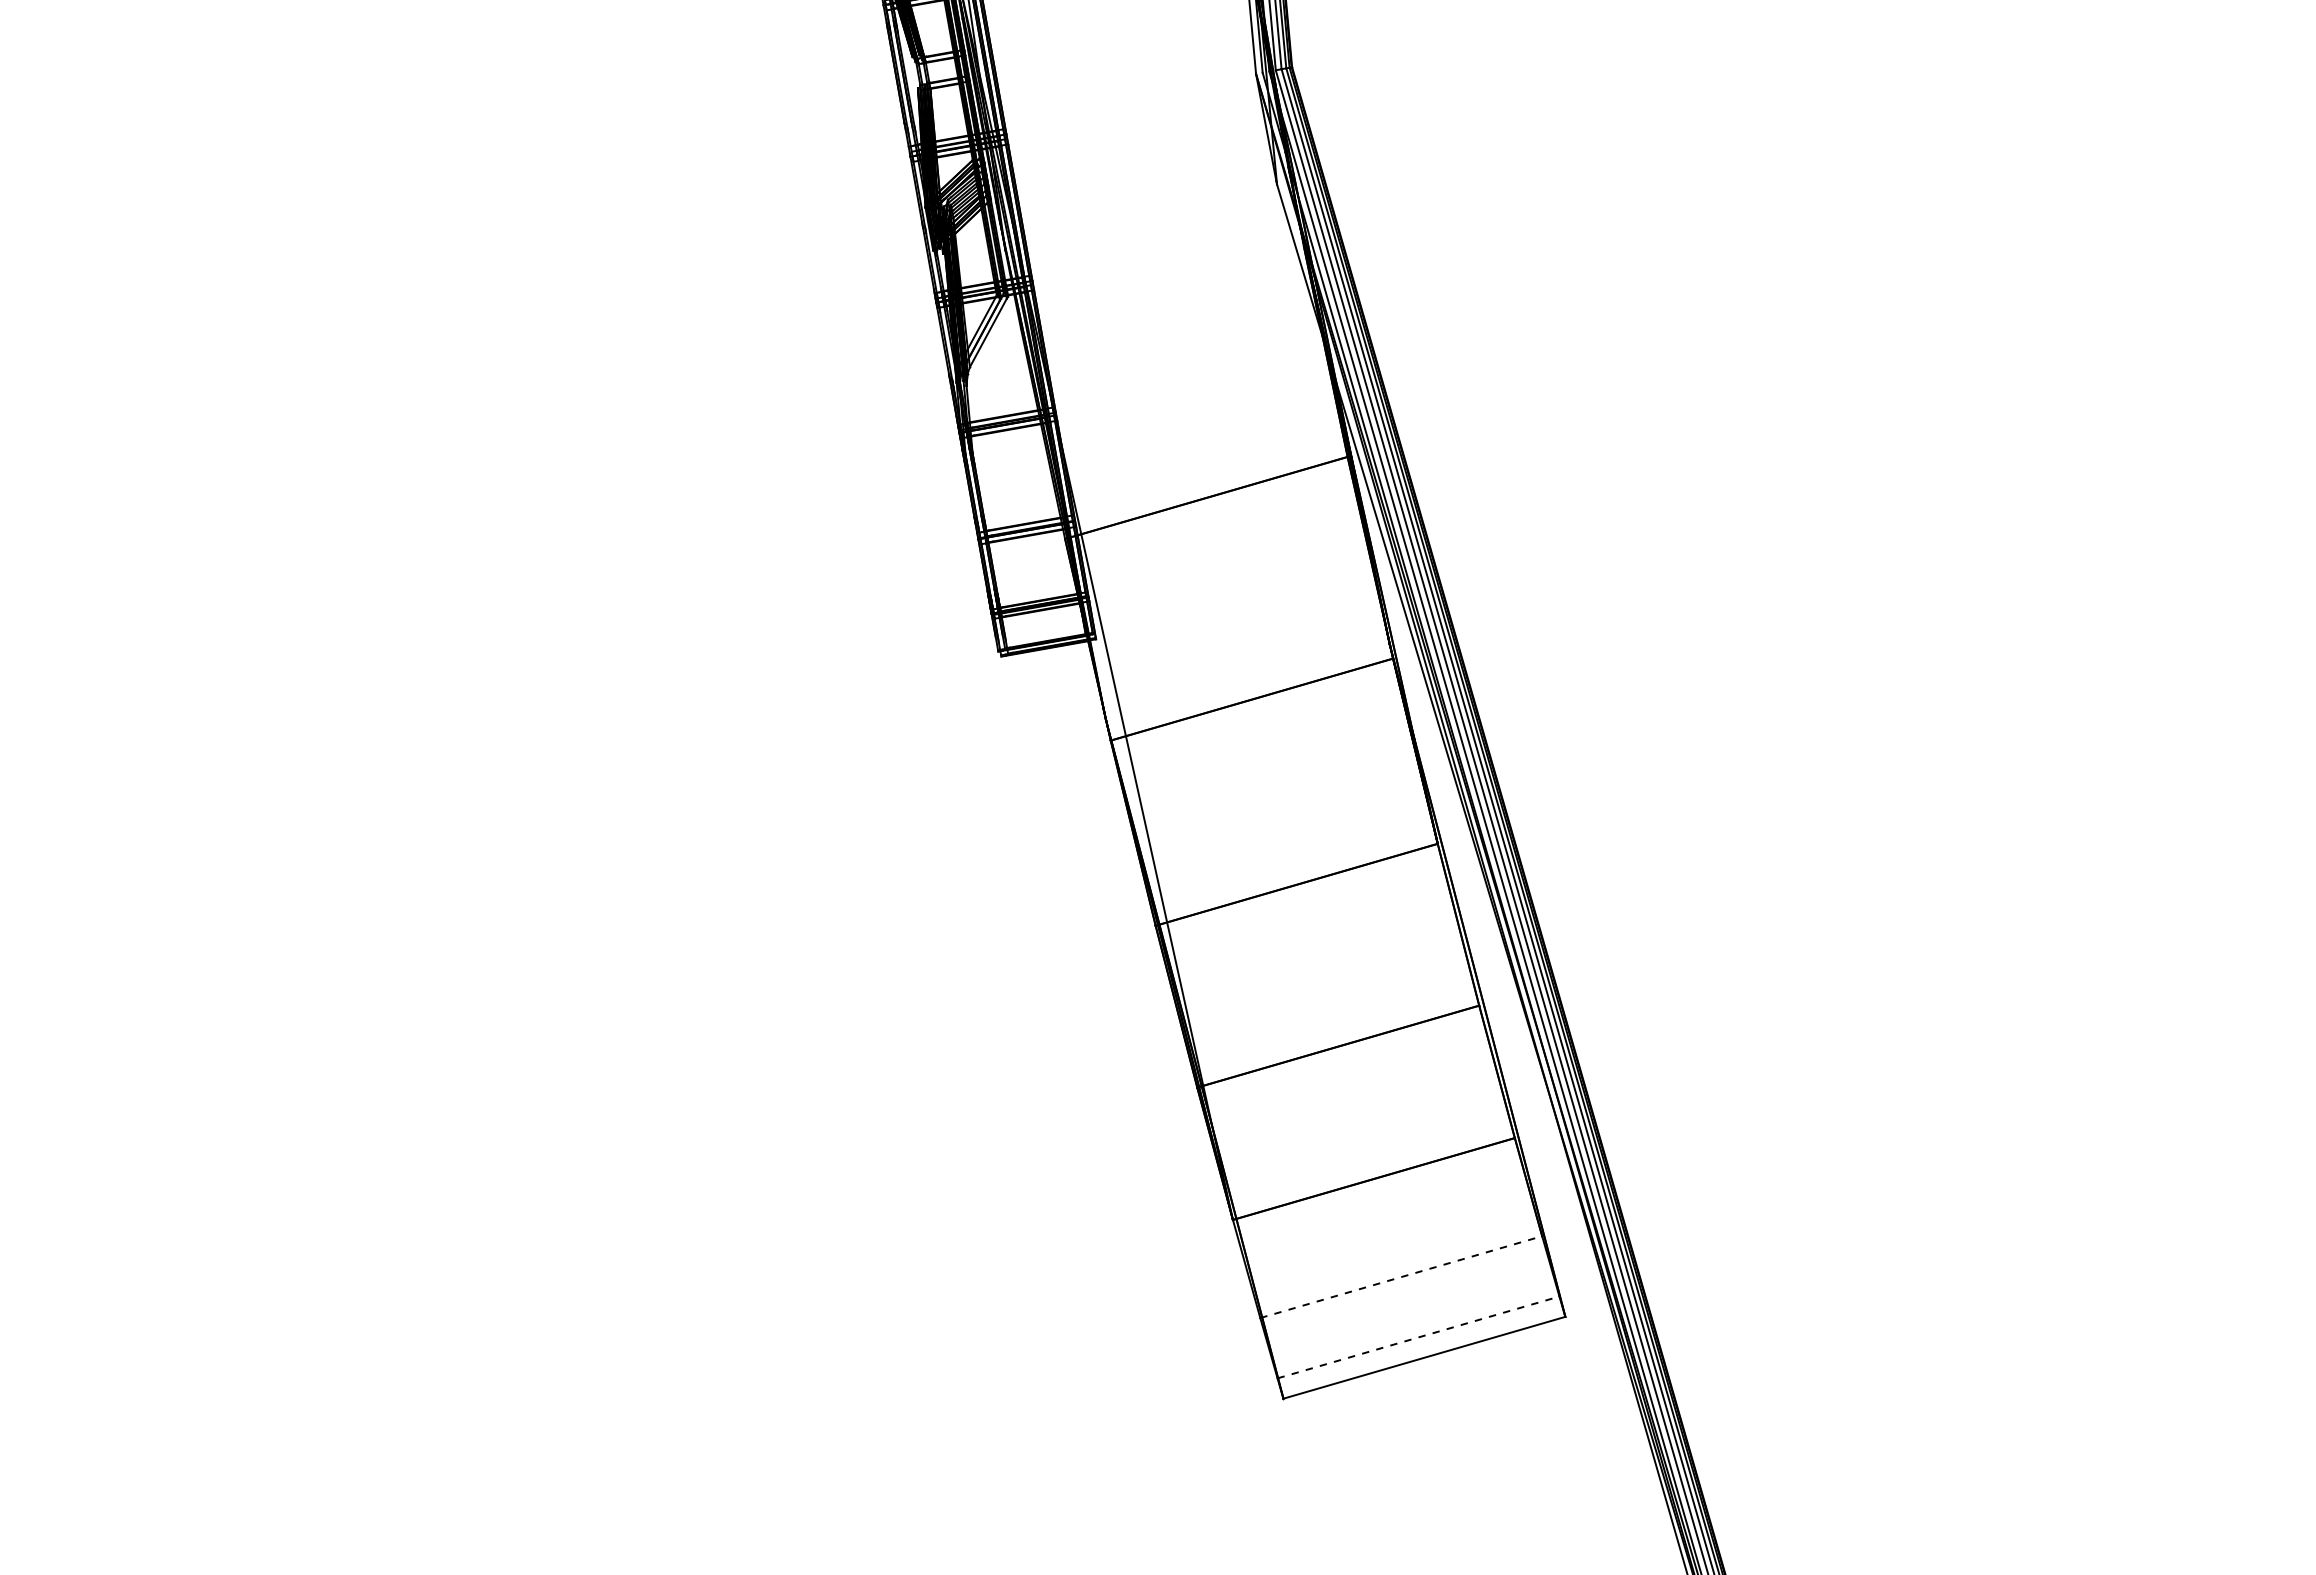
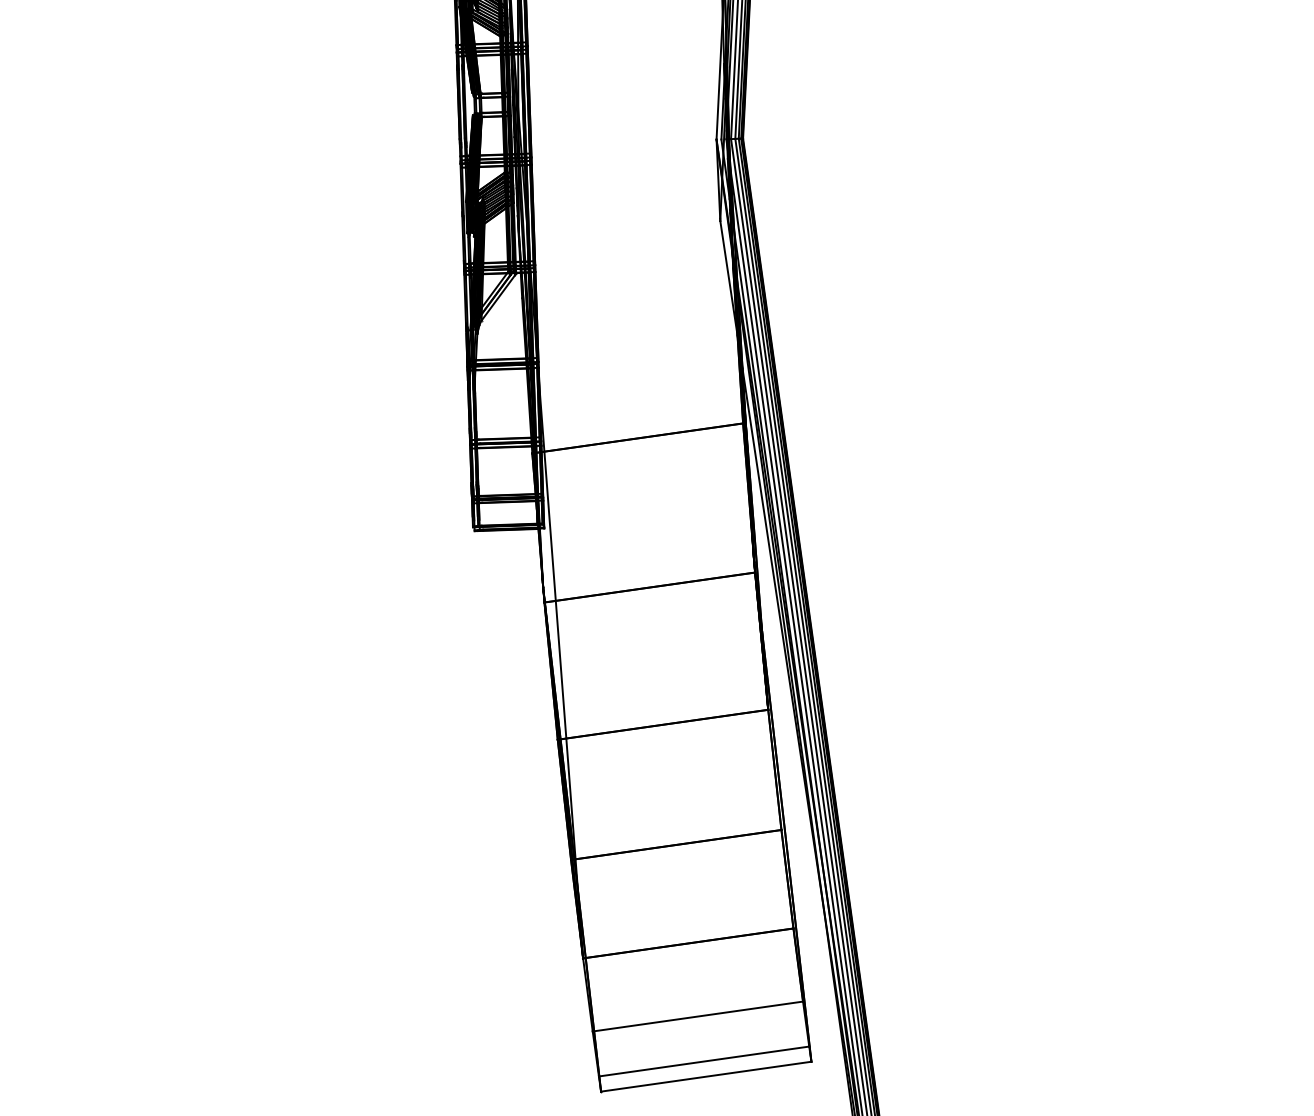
line: (1401, 1277) -> (698, 1016), dashed -> solid
line: (1418, 1337) -> (704, 1061), dashed -> solid

